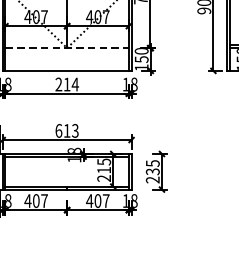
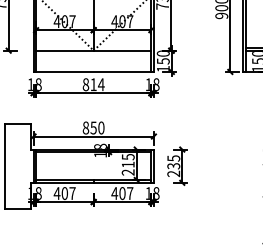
line: (66, 47) -> (93, 50), dashed -> solid
text: (58, 84) -> (85, 84), 214 -> 814
text: (66, 130) -> (93, 127), 613 -> 850

